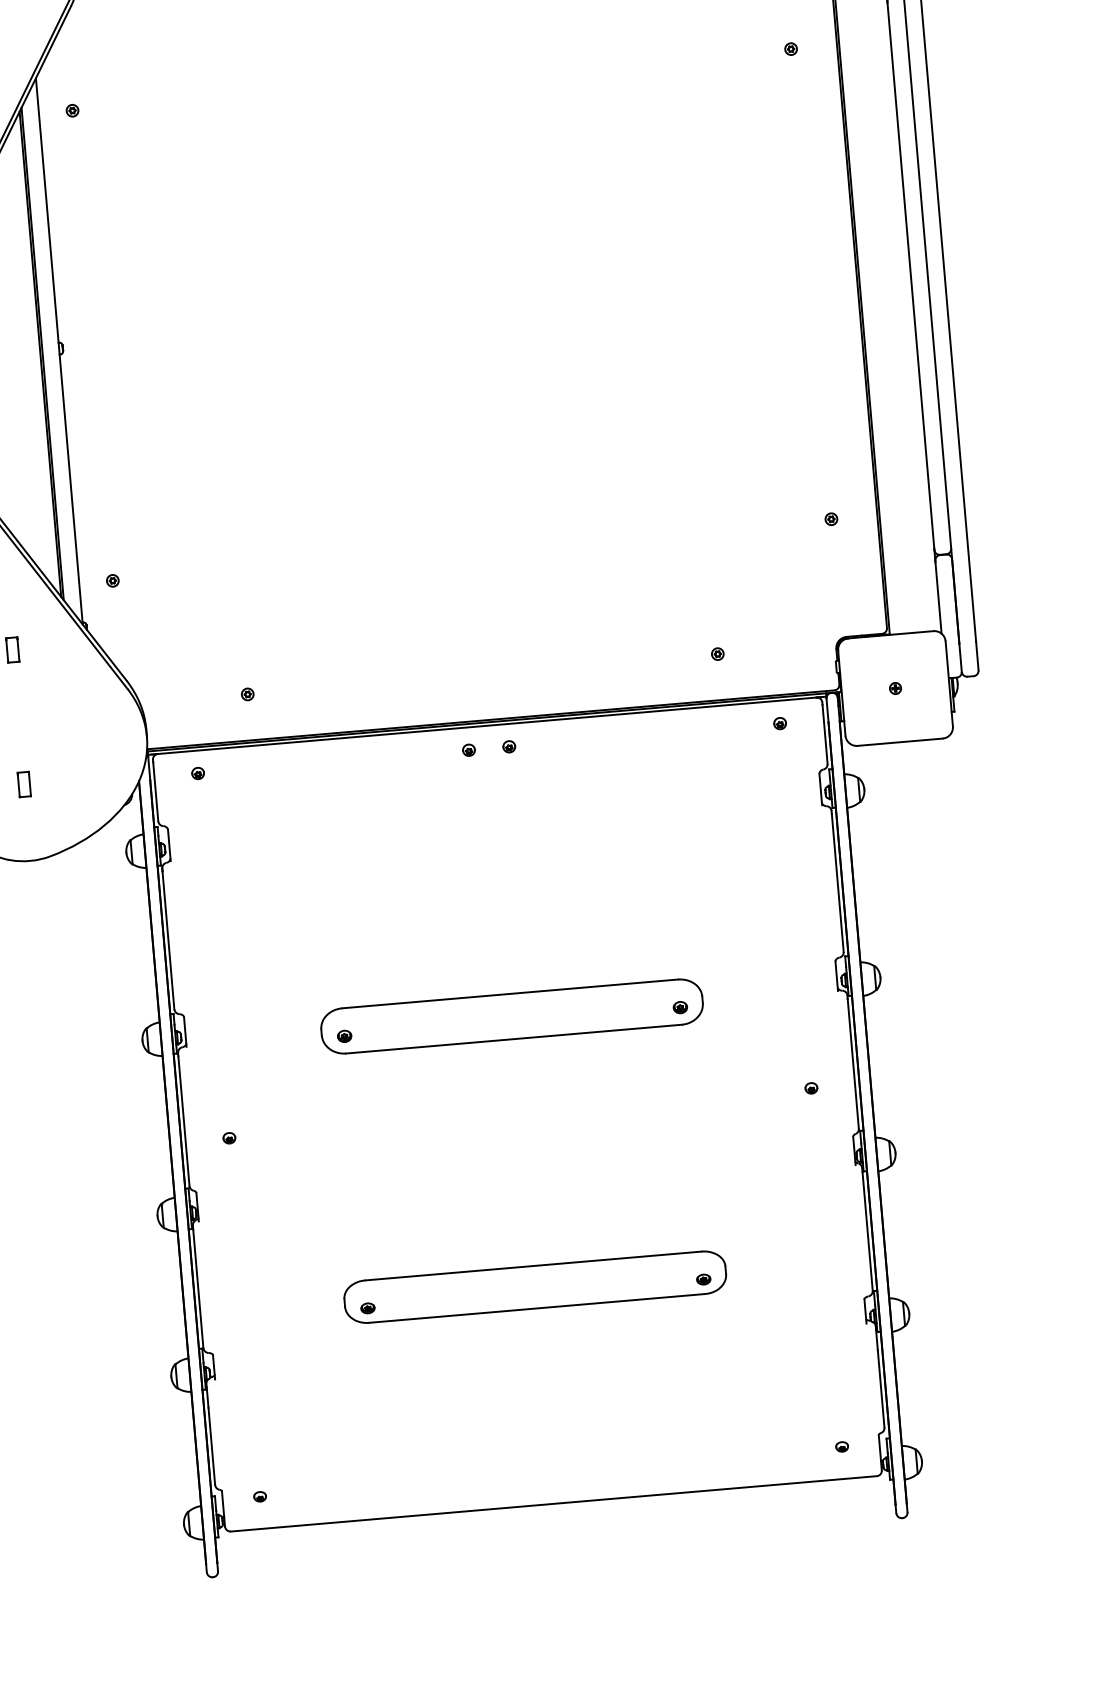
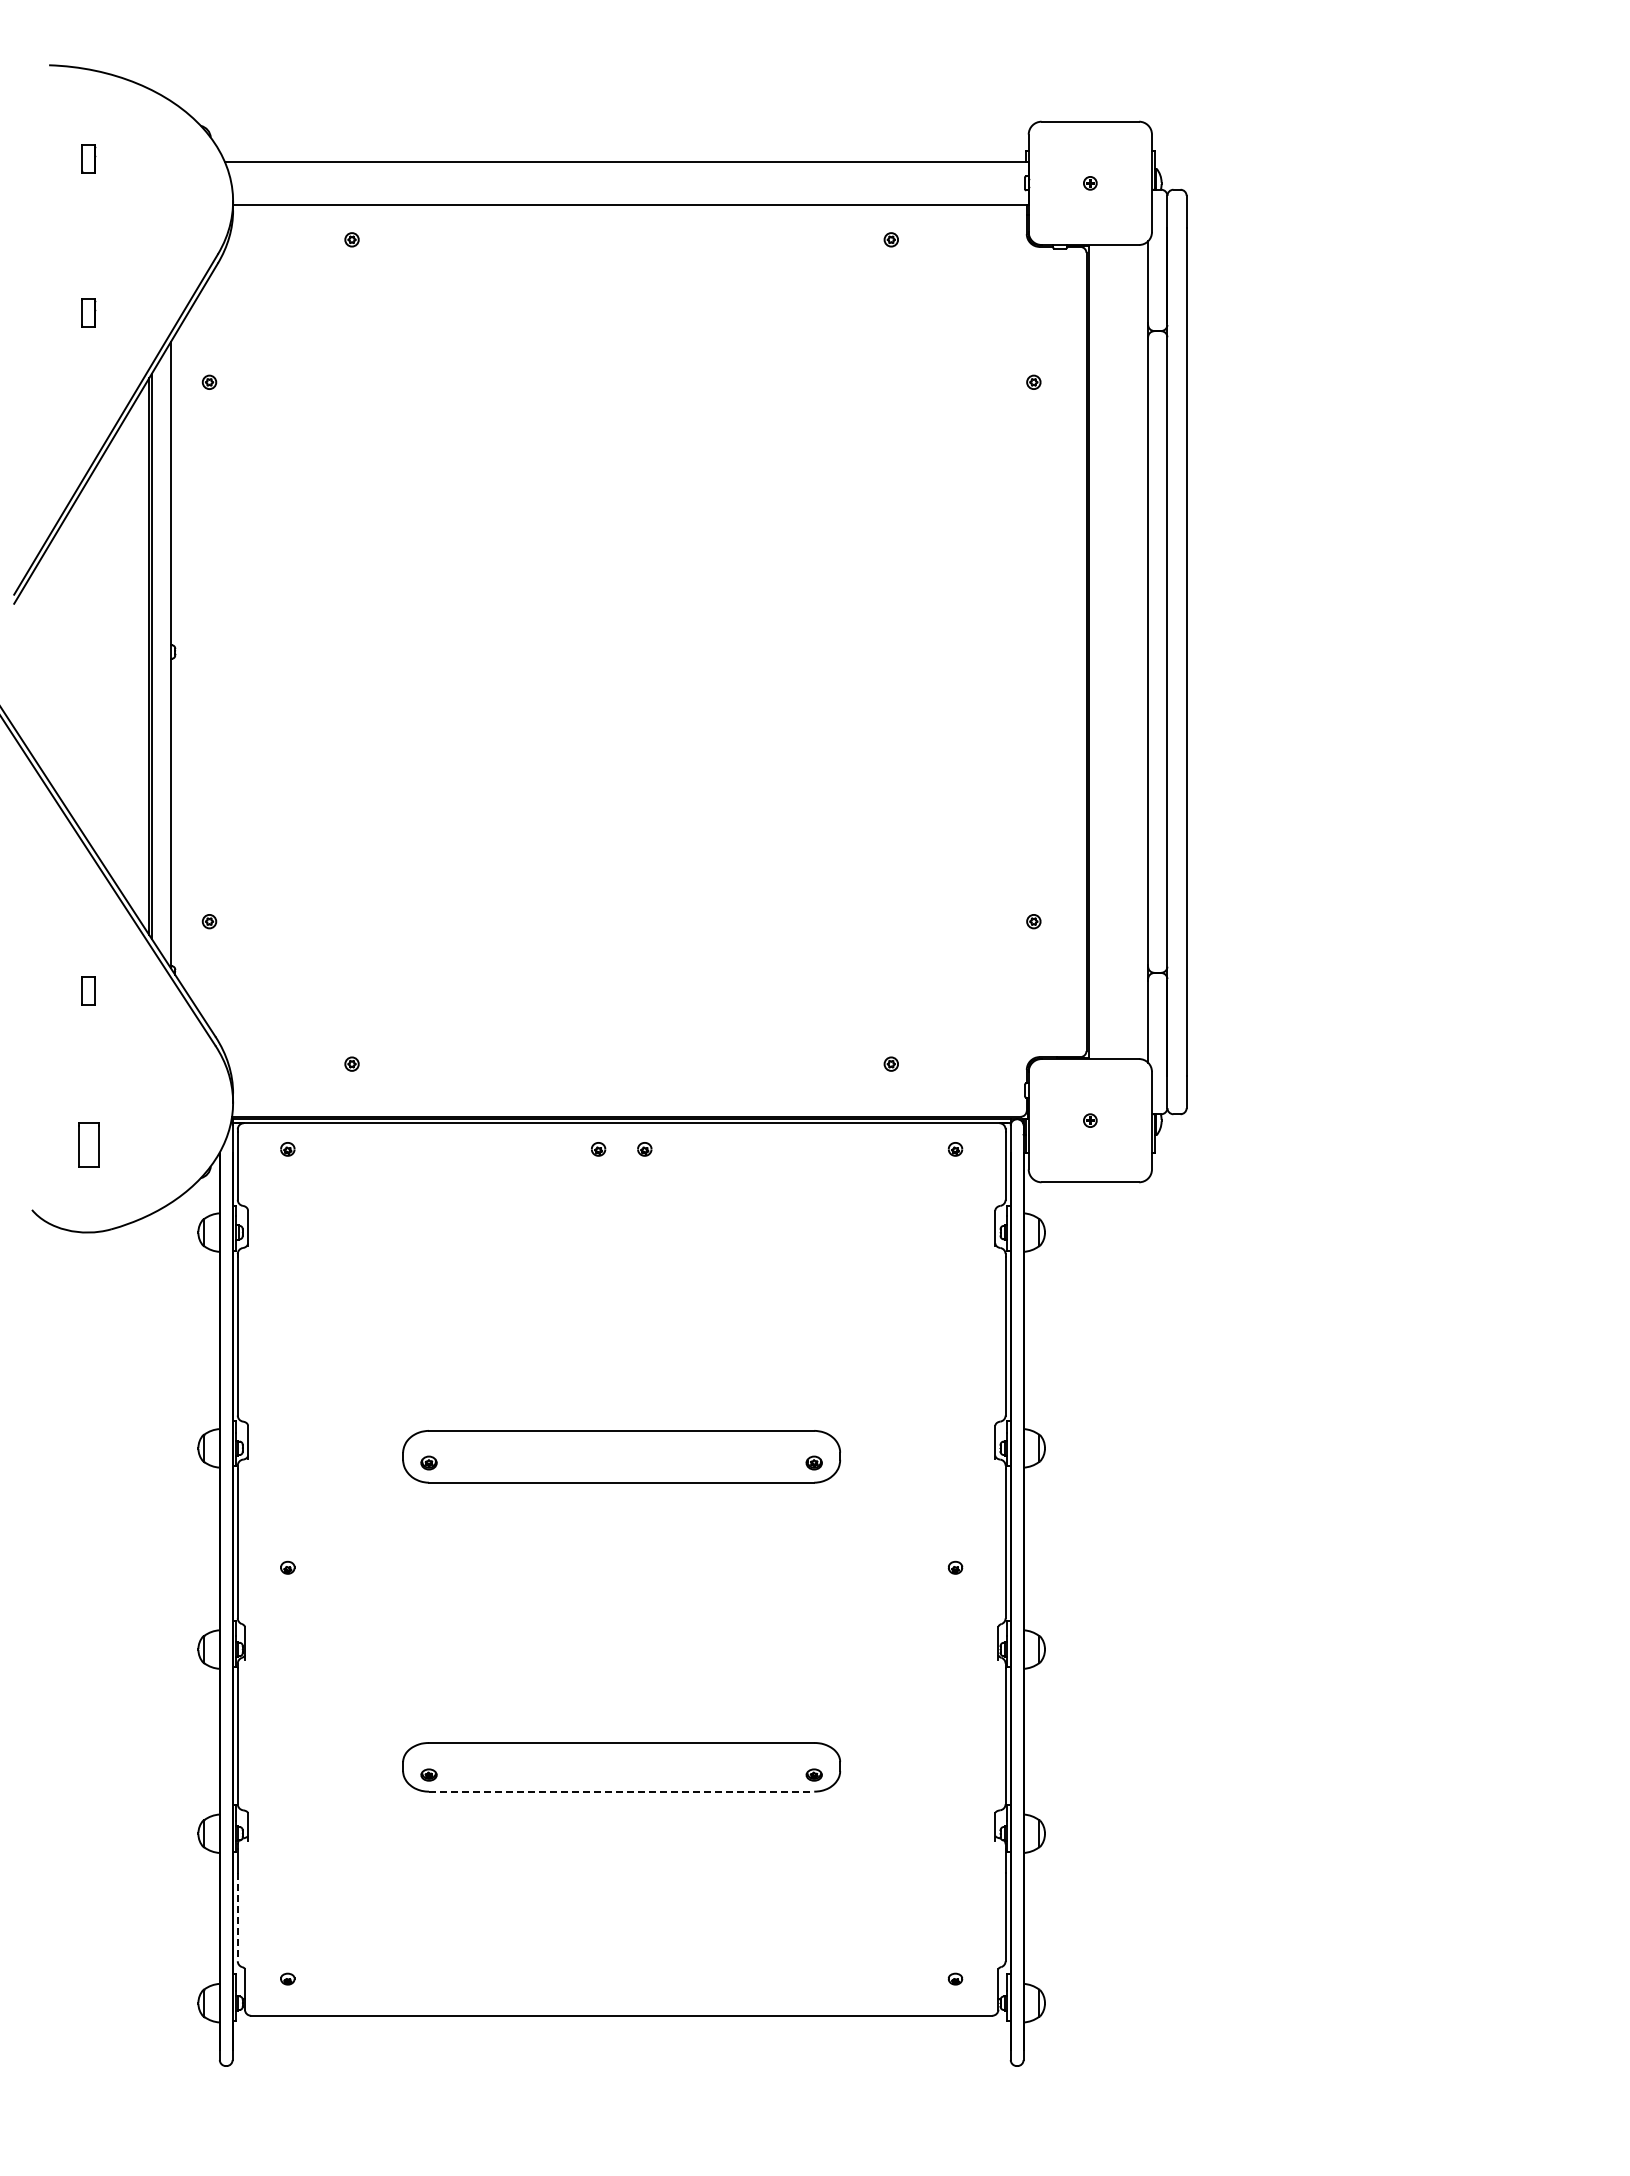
part: (24, 784) -> (88, 1144), size x1.6
line: (536, 1308) -> (621, 1791), solid -> dashed
line: (211, 1446) -> (237, 1917), solid -> dashed

